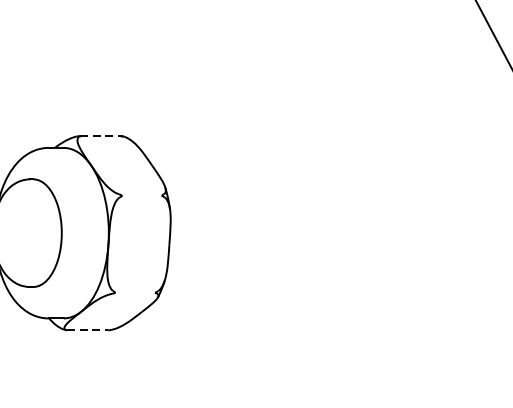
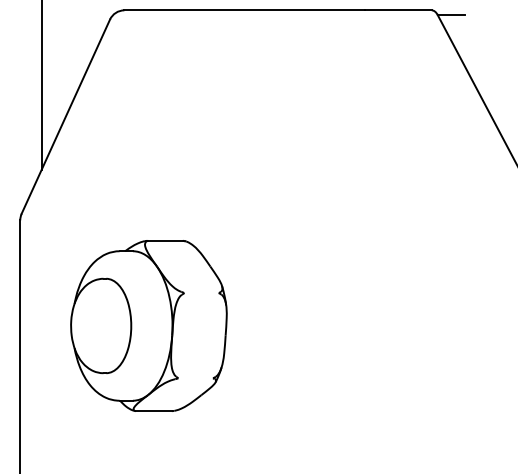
line: (100, 135) -> (165, 240), dashed -> solid
line: (87, 330) -> (153, 411), dashed -> solid

